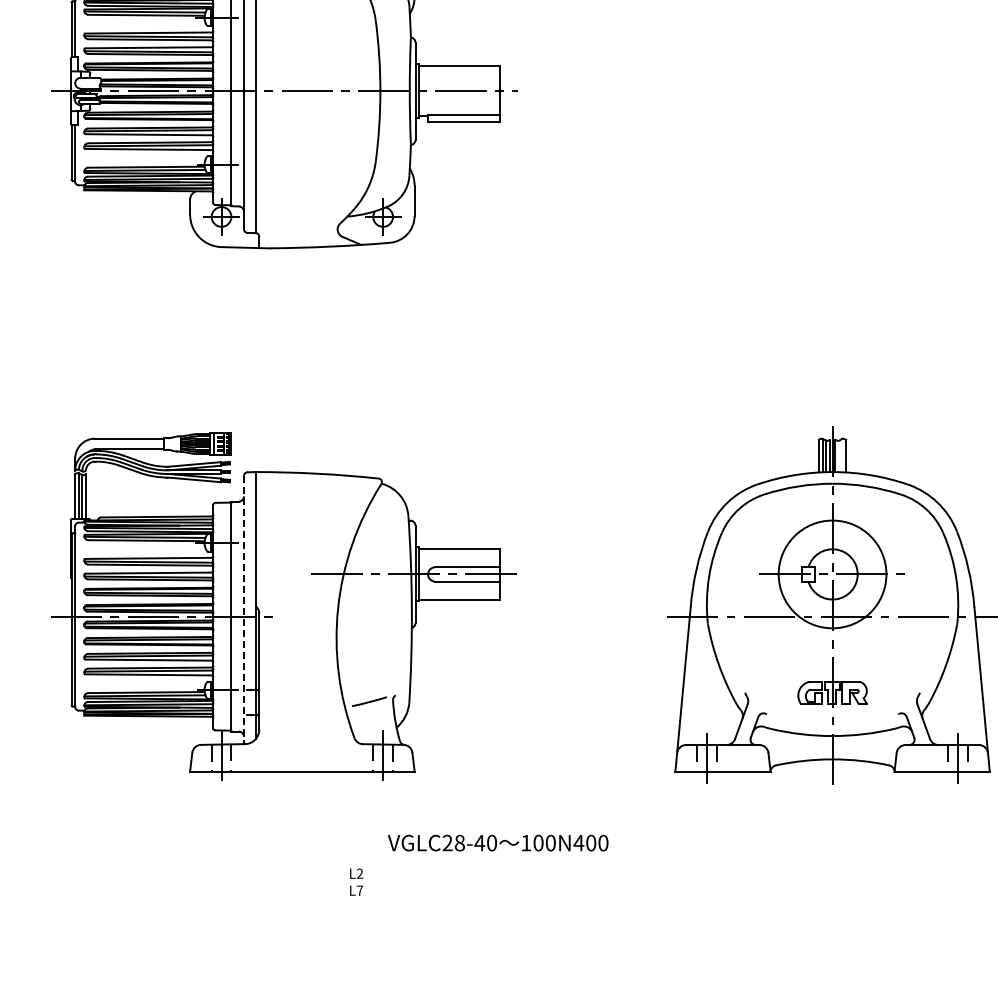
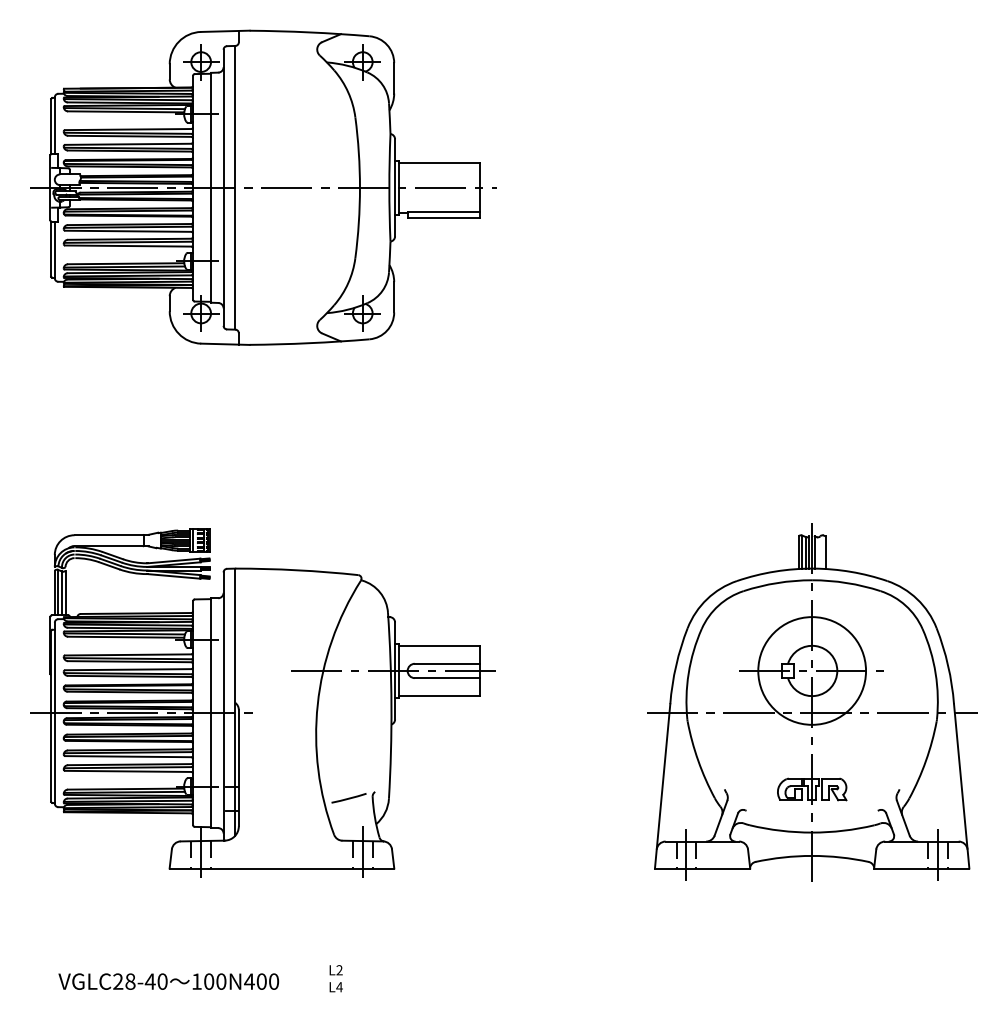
line: (243, 610) -> (223, 707), dashed -> solid
text: (497, 842) -> (168, 981), moved
text: (359, 890) -> (339, 987), L7 -> L4

